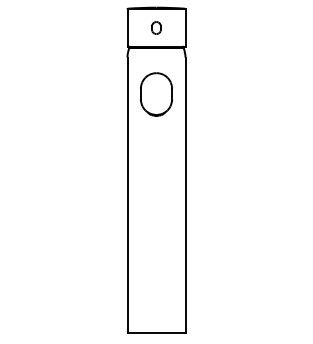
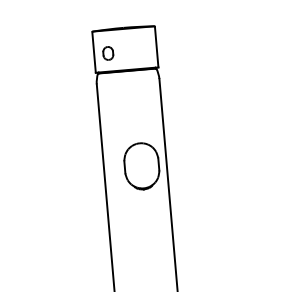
part: (156, 27) -> (108, 52), moved
part: (156, 94) -> (141, 166), moved

